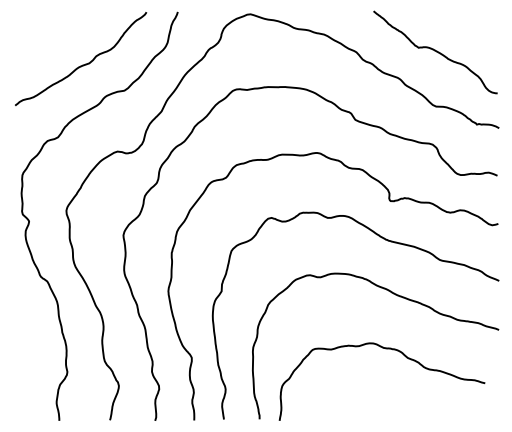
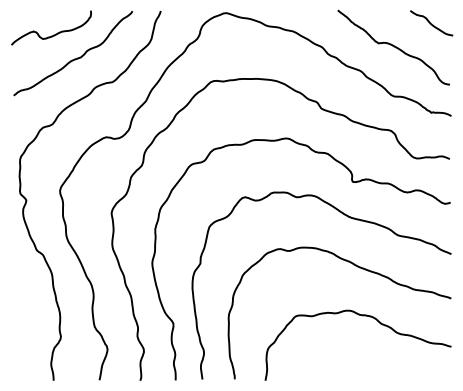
curve: (477, 25) -> (431, 23), added
curve: (60, 37) -> (54, 34), added
curve: (385, 349) -> (361, 316), moved

